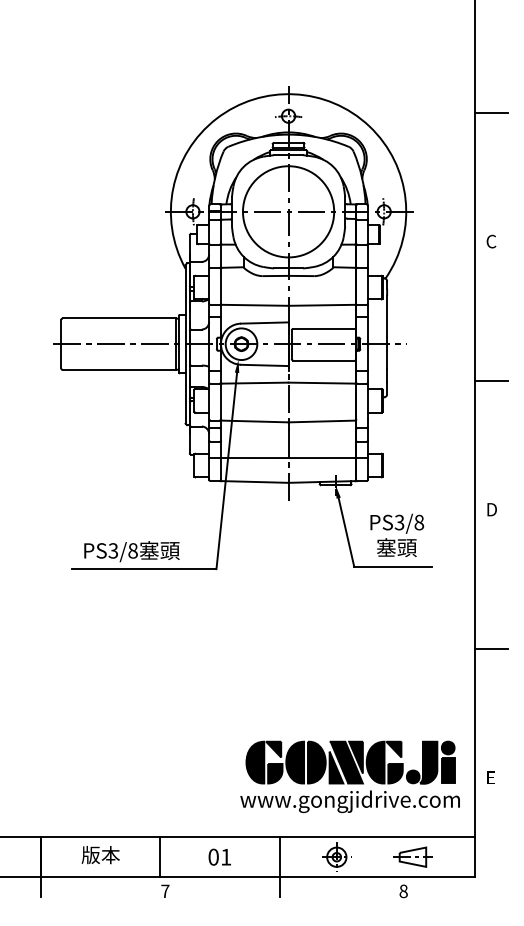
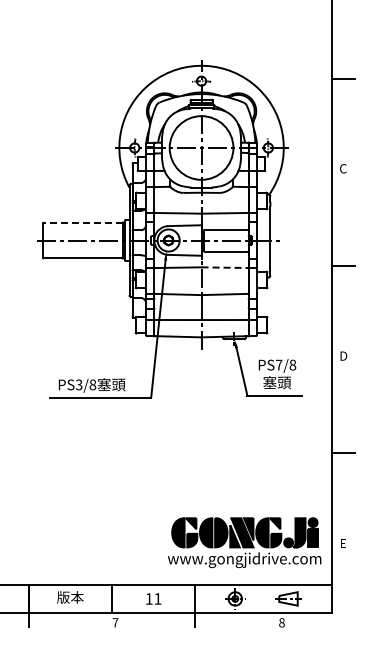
line: (119, 318) -> (83, 222), solid -> dashed
line: (322, 382) -> (225, 267), solid -> dashed
text: (398, 521) -> (278, 364), PS3/8 -> PS7/8
text: (212, 856) -> (148, 598), 01 -> 11

